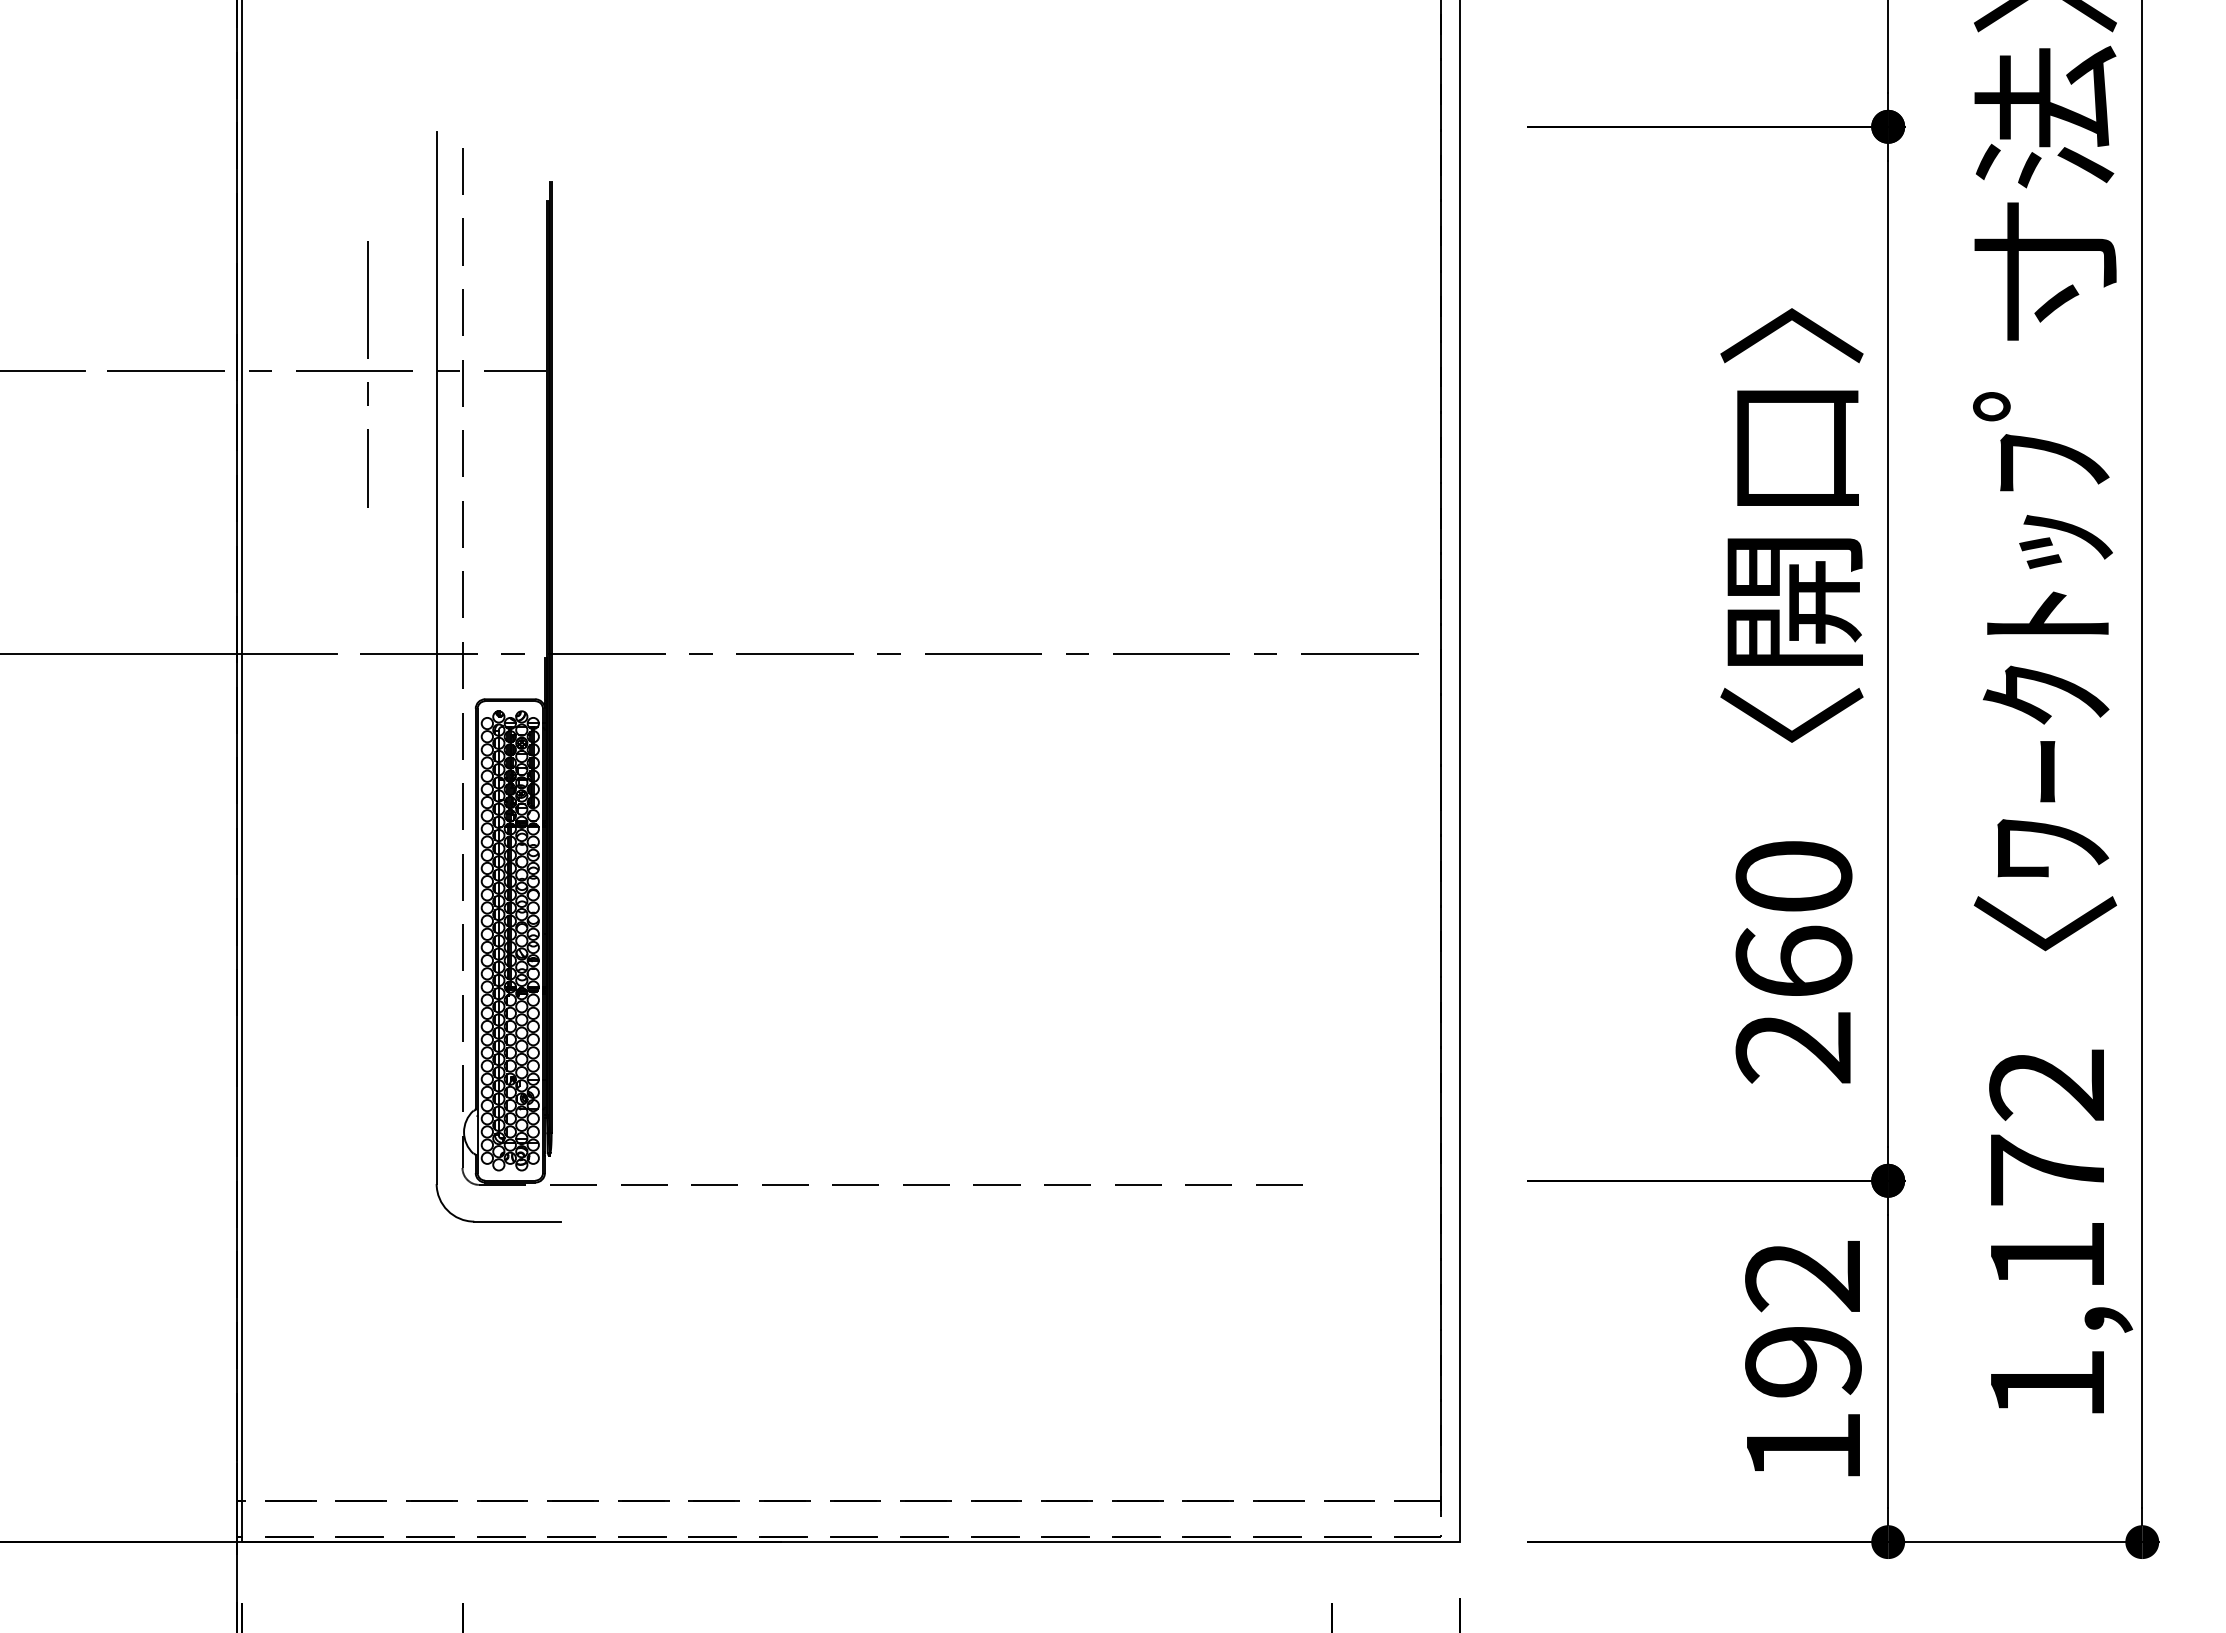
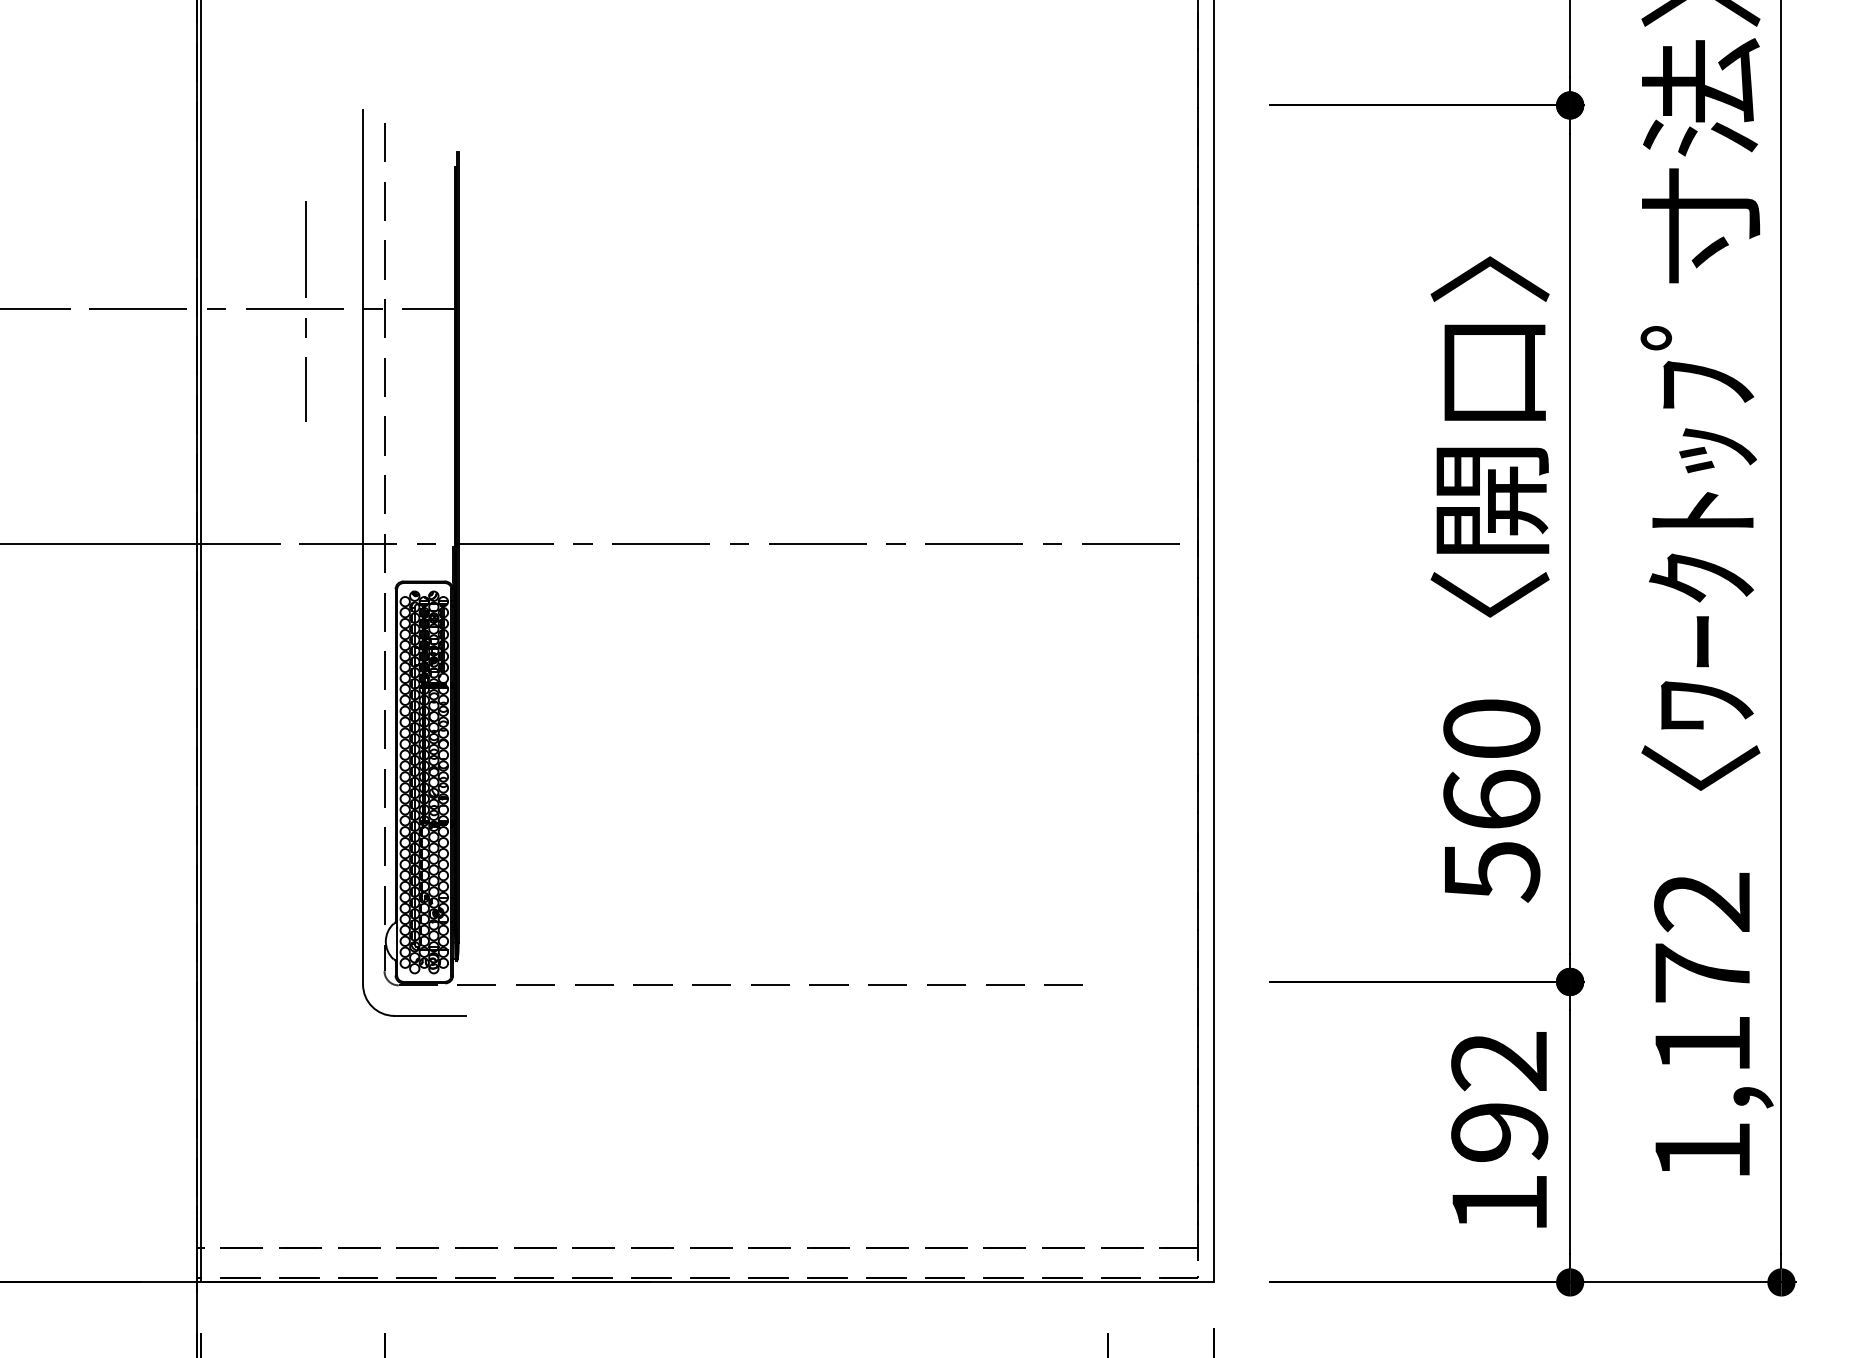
text: (1793, 1048) -> (1491, 871), 260 -> 560

